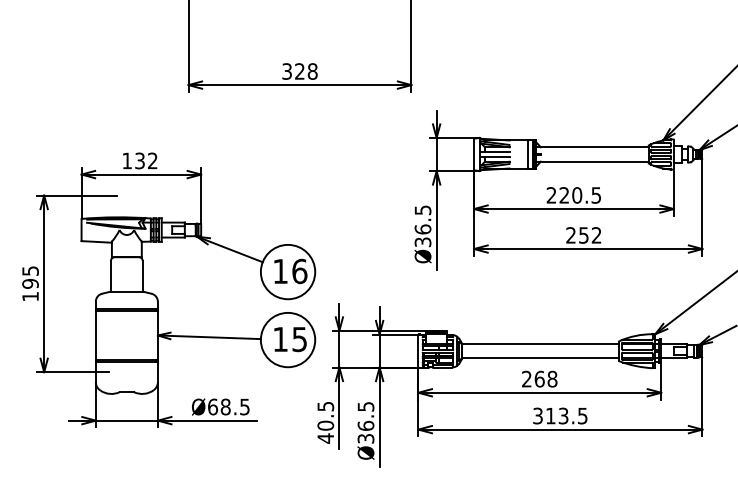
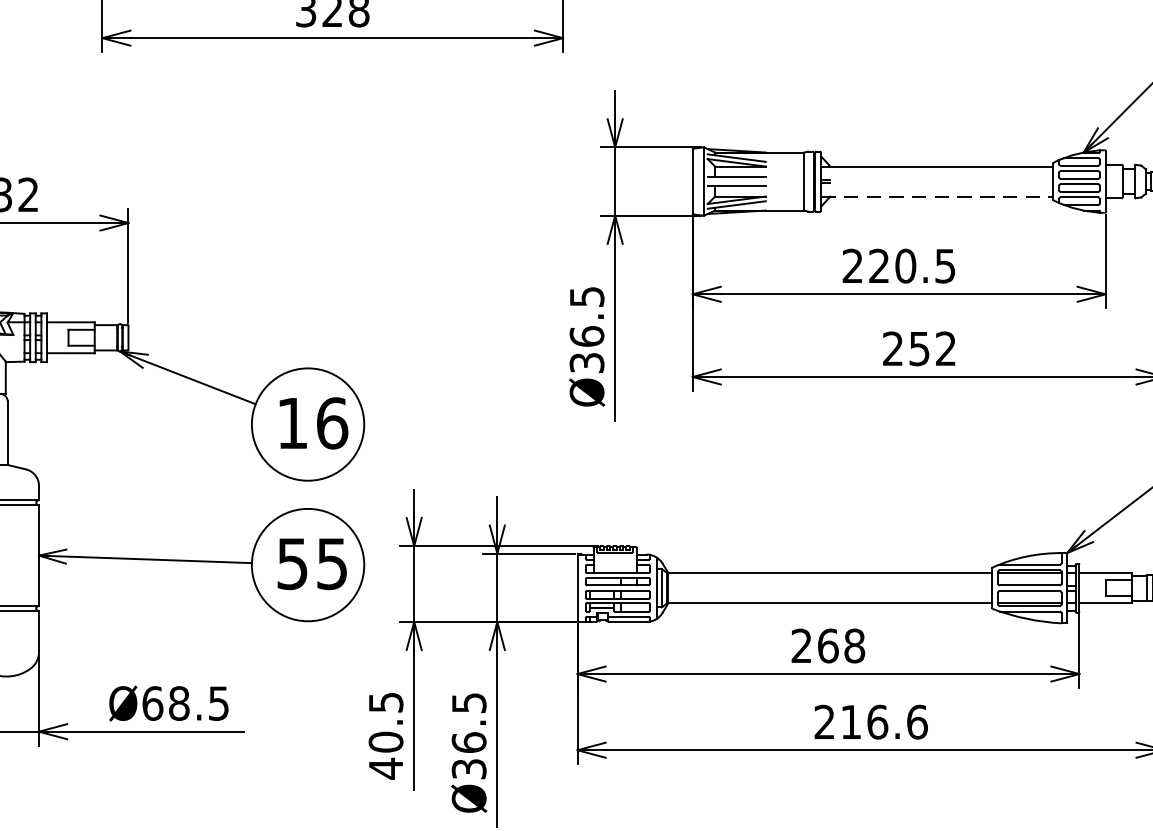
line: (592, 161) -> (937, 196), solid -> dashed
text: (280, 339) -> (292, 563), 15 -> 55
text: (560, 415) -> (871, 721), 313.5 -> 216.6

